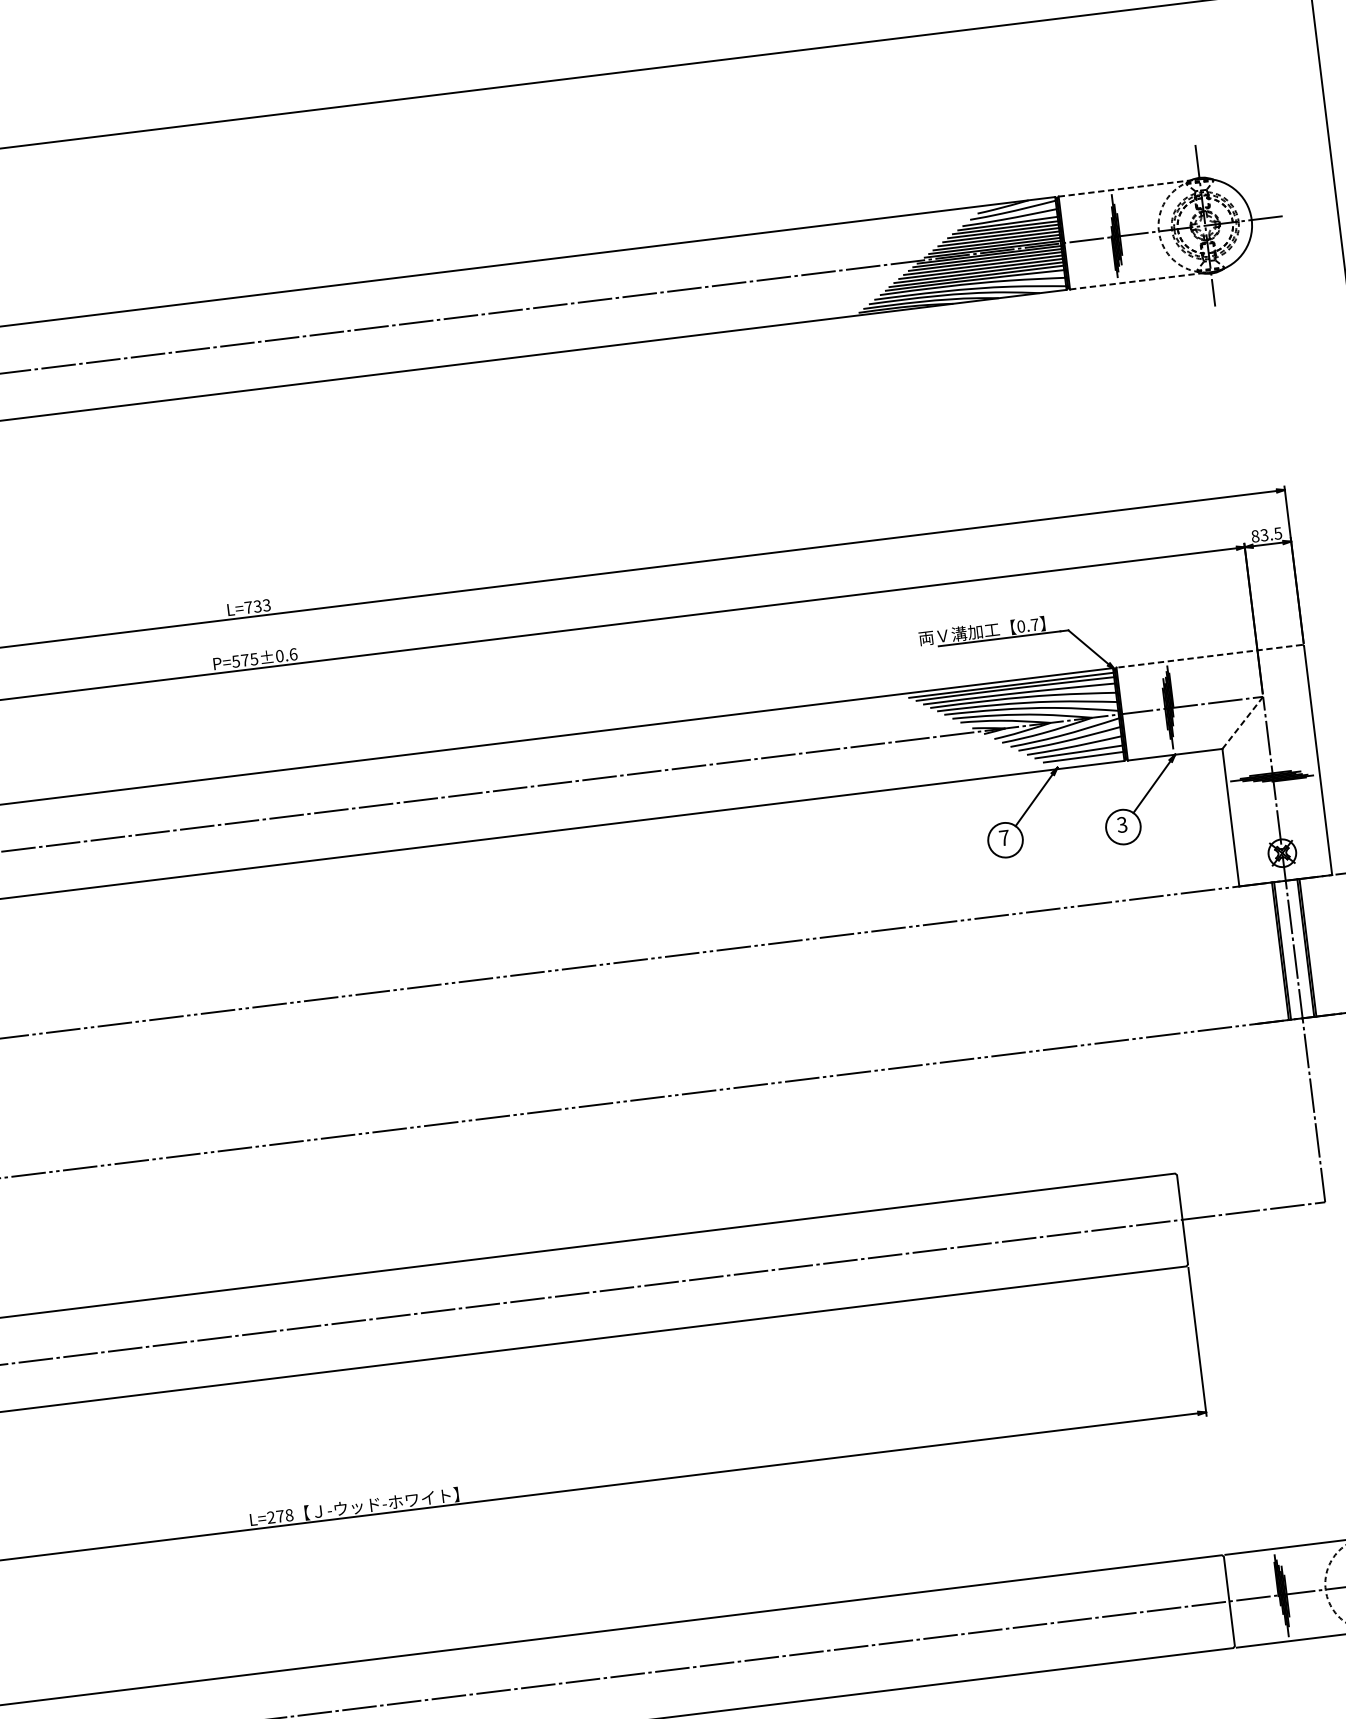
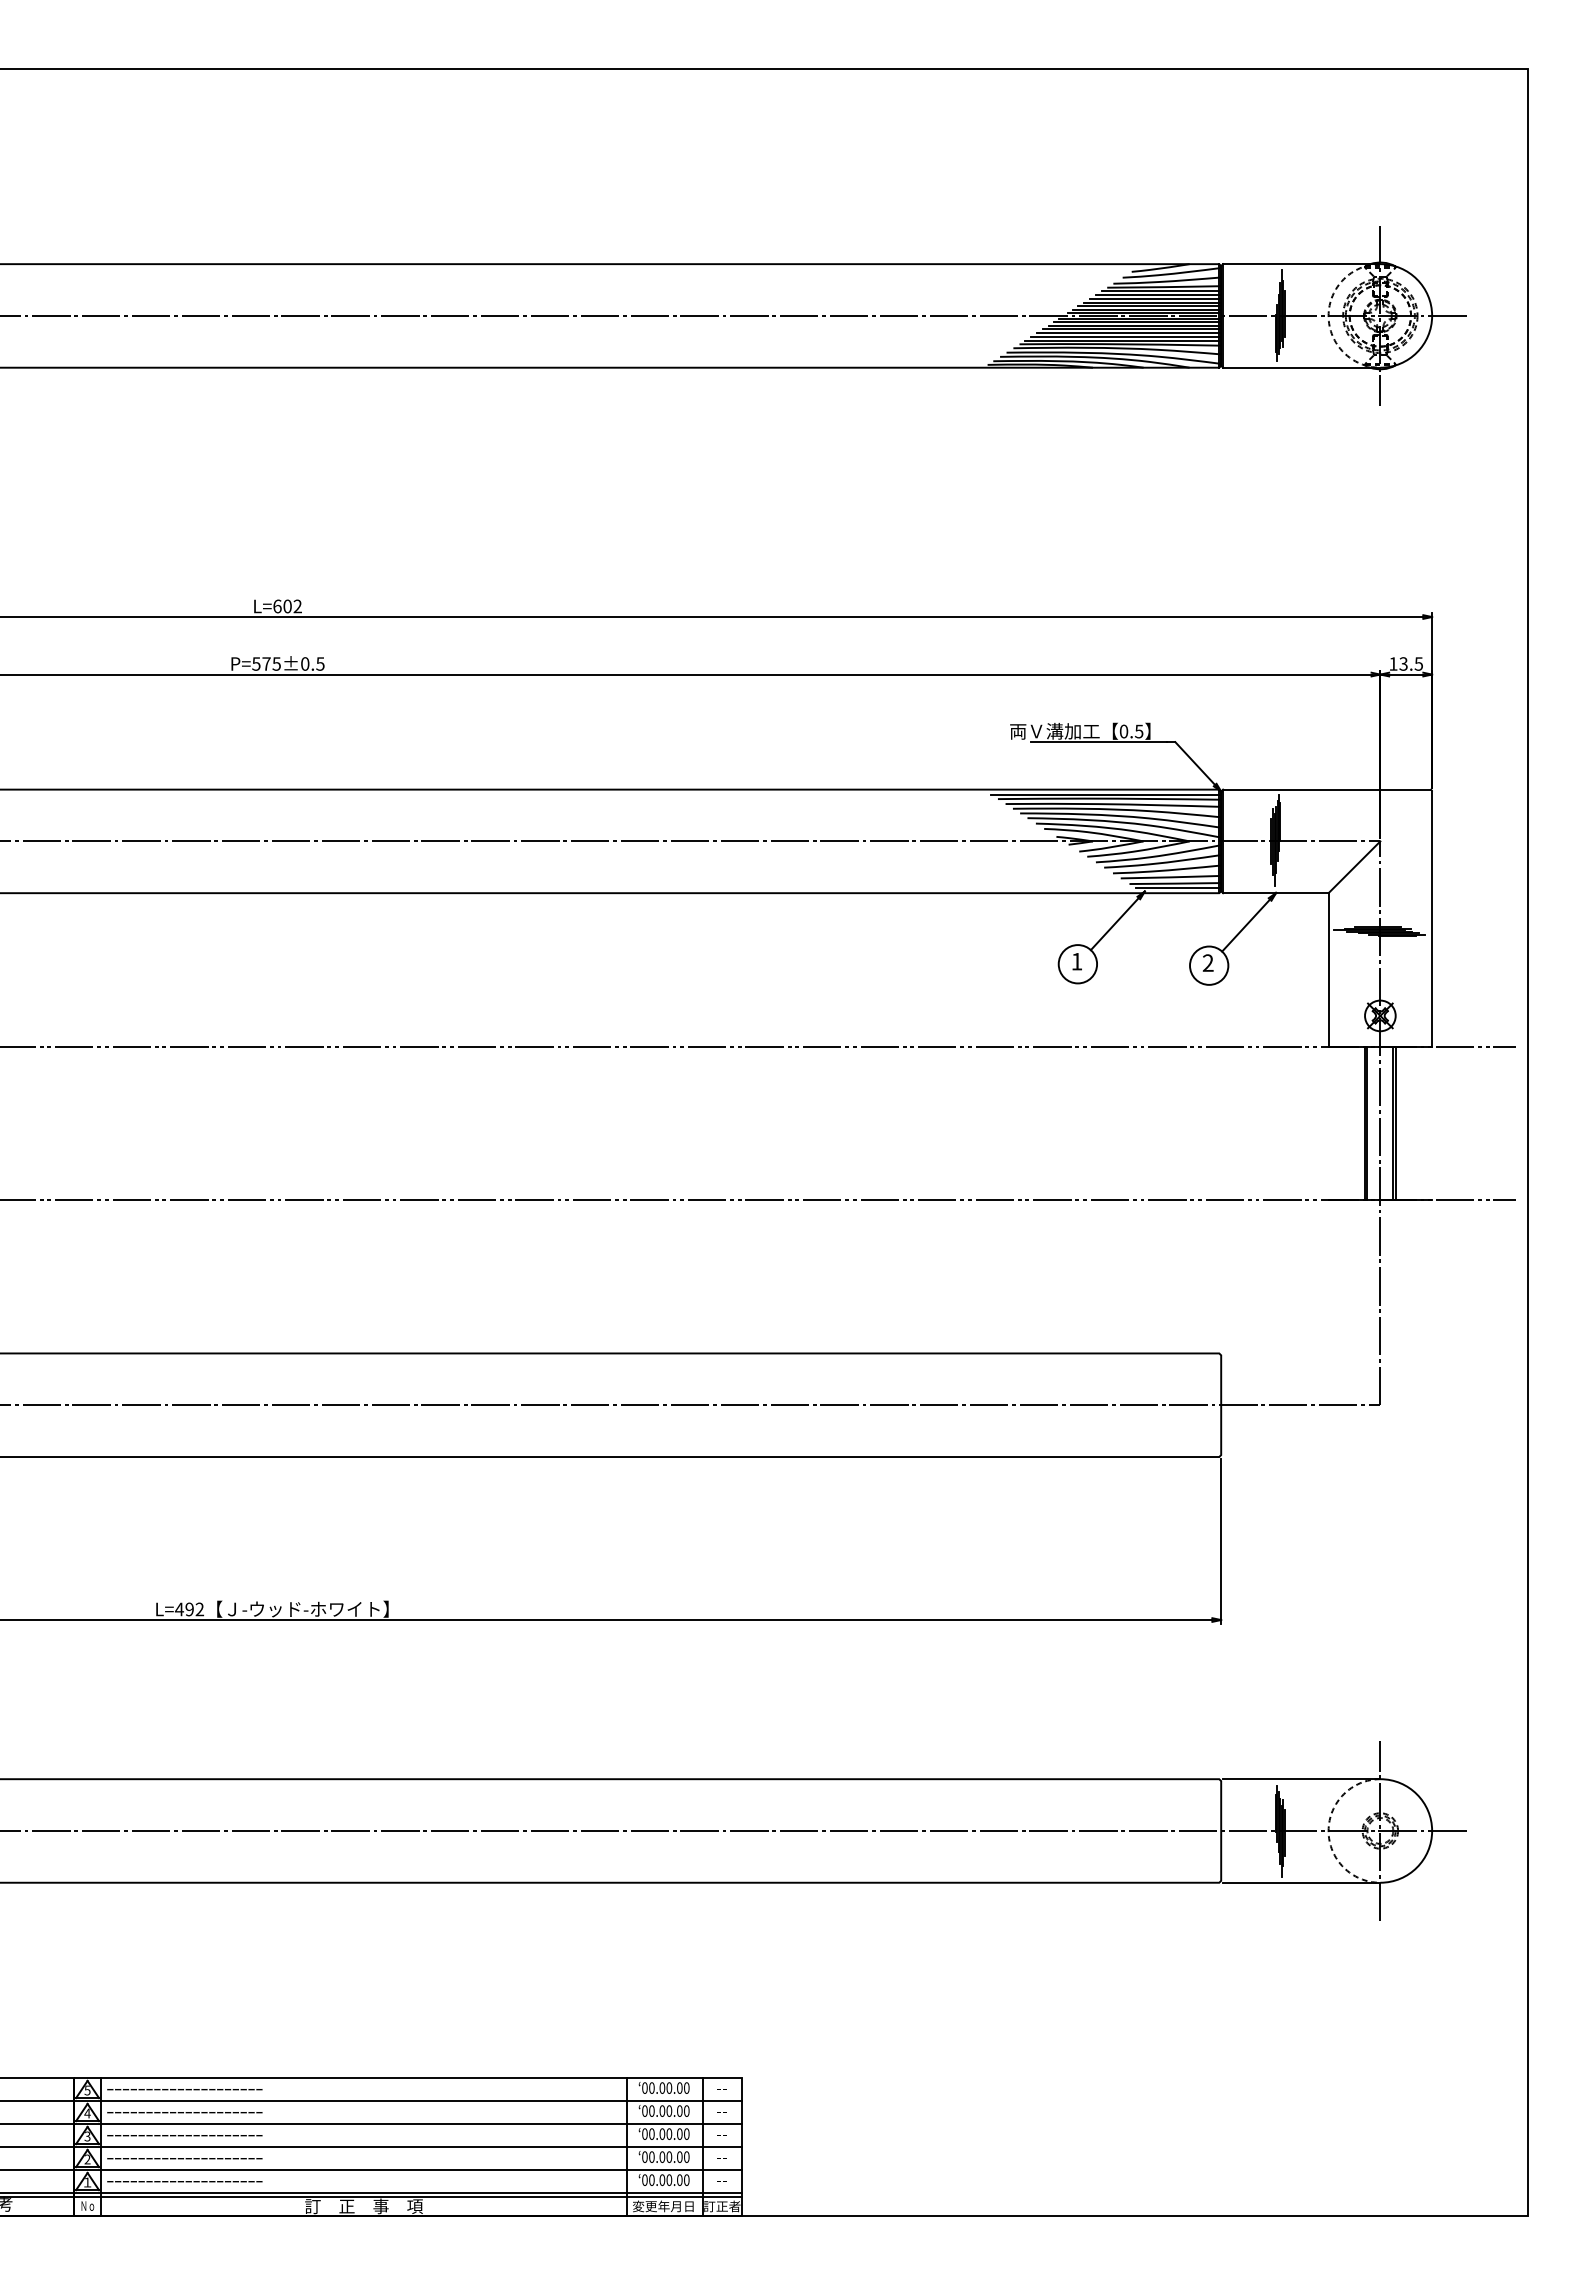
line: (1128, 188) -> (1301, 264), dashed -> solid
line: (1140, 280) -> (1301, 367), dashed -> solid
text: (1255, 535) -> (1393, 663), 83.5 -> 13.5
text: (257, 606) -> (287, 606), L=733 -> L=602
text: (1035, 624) -> (1139, 731), 0.7 -> 0.5
text: (293, 653) -> (320, 663), P=575±0.6 -> P=575±0.5
line: (1209, 656) -> (1326, 789), dashed -> solid
line: (1242, 723) -> (1354, 867), dashed -> solid
line: (1087, 761) -> (1178, 888), added
text: (1121, 824) -> (1207, 962), 3 -> 2
text: (1003, 837) -> (1076, 961), 7 -> 1
text: (280, 1516) -> (189, 1609), L=278 -> L=492

